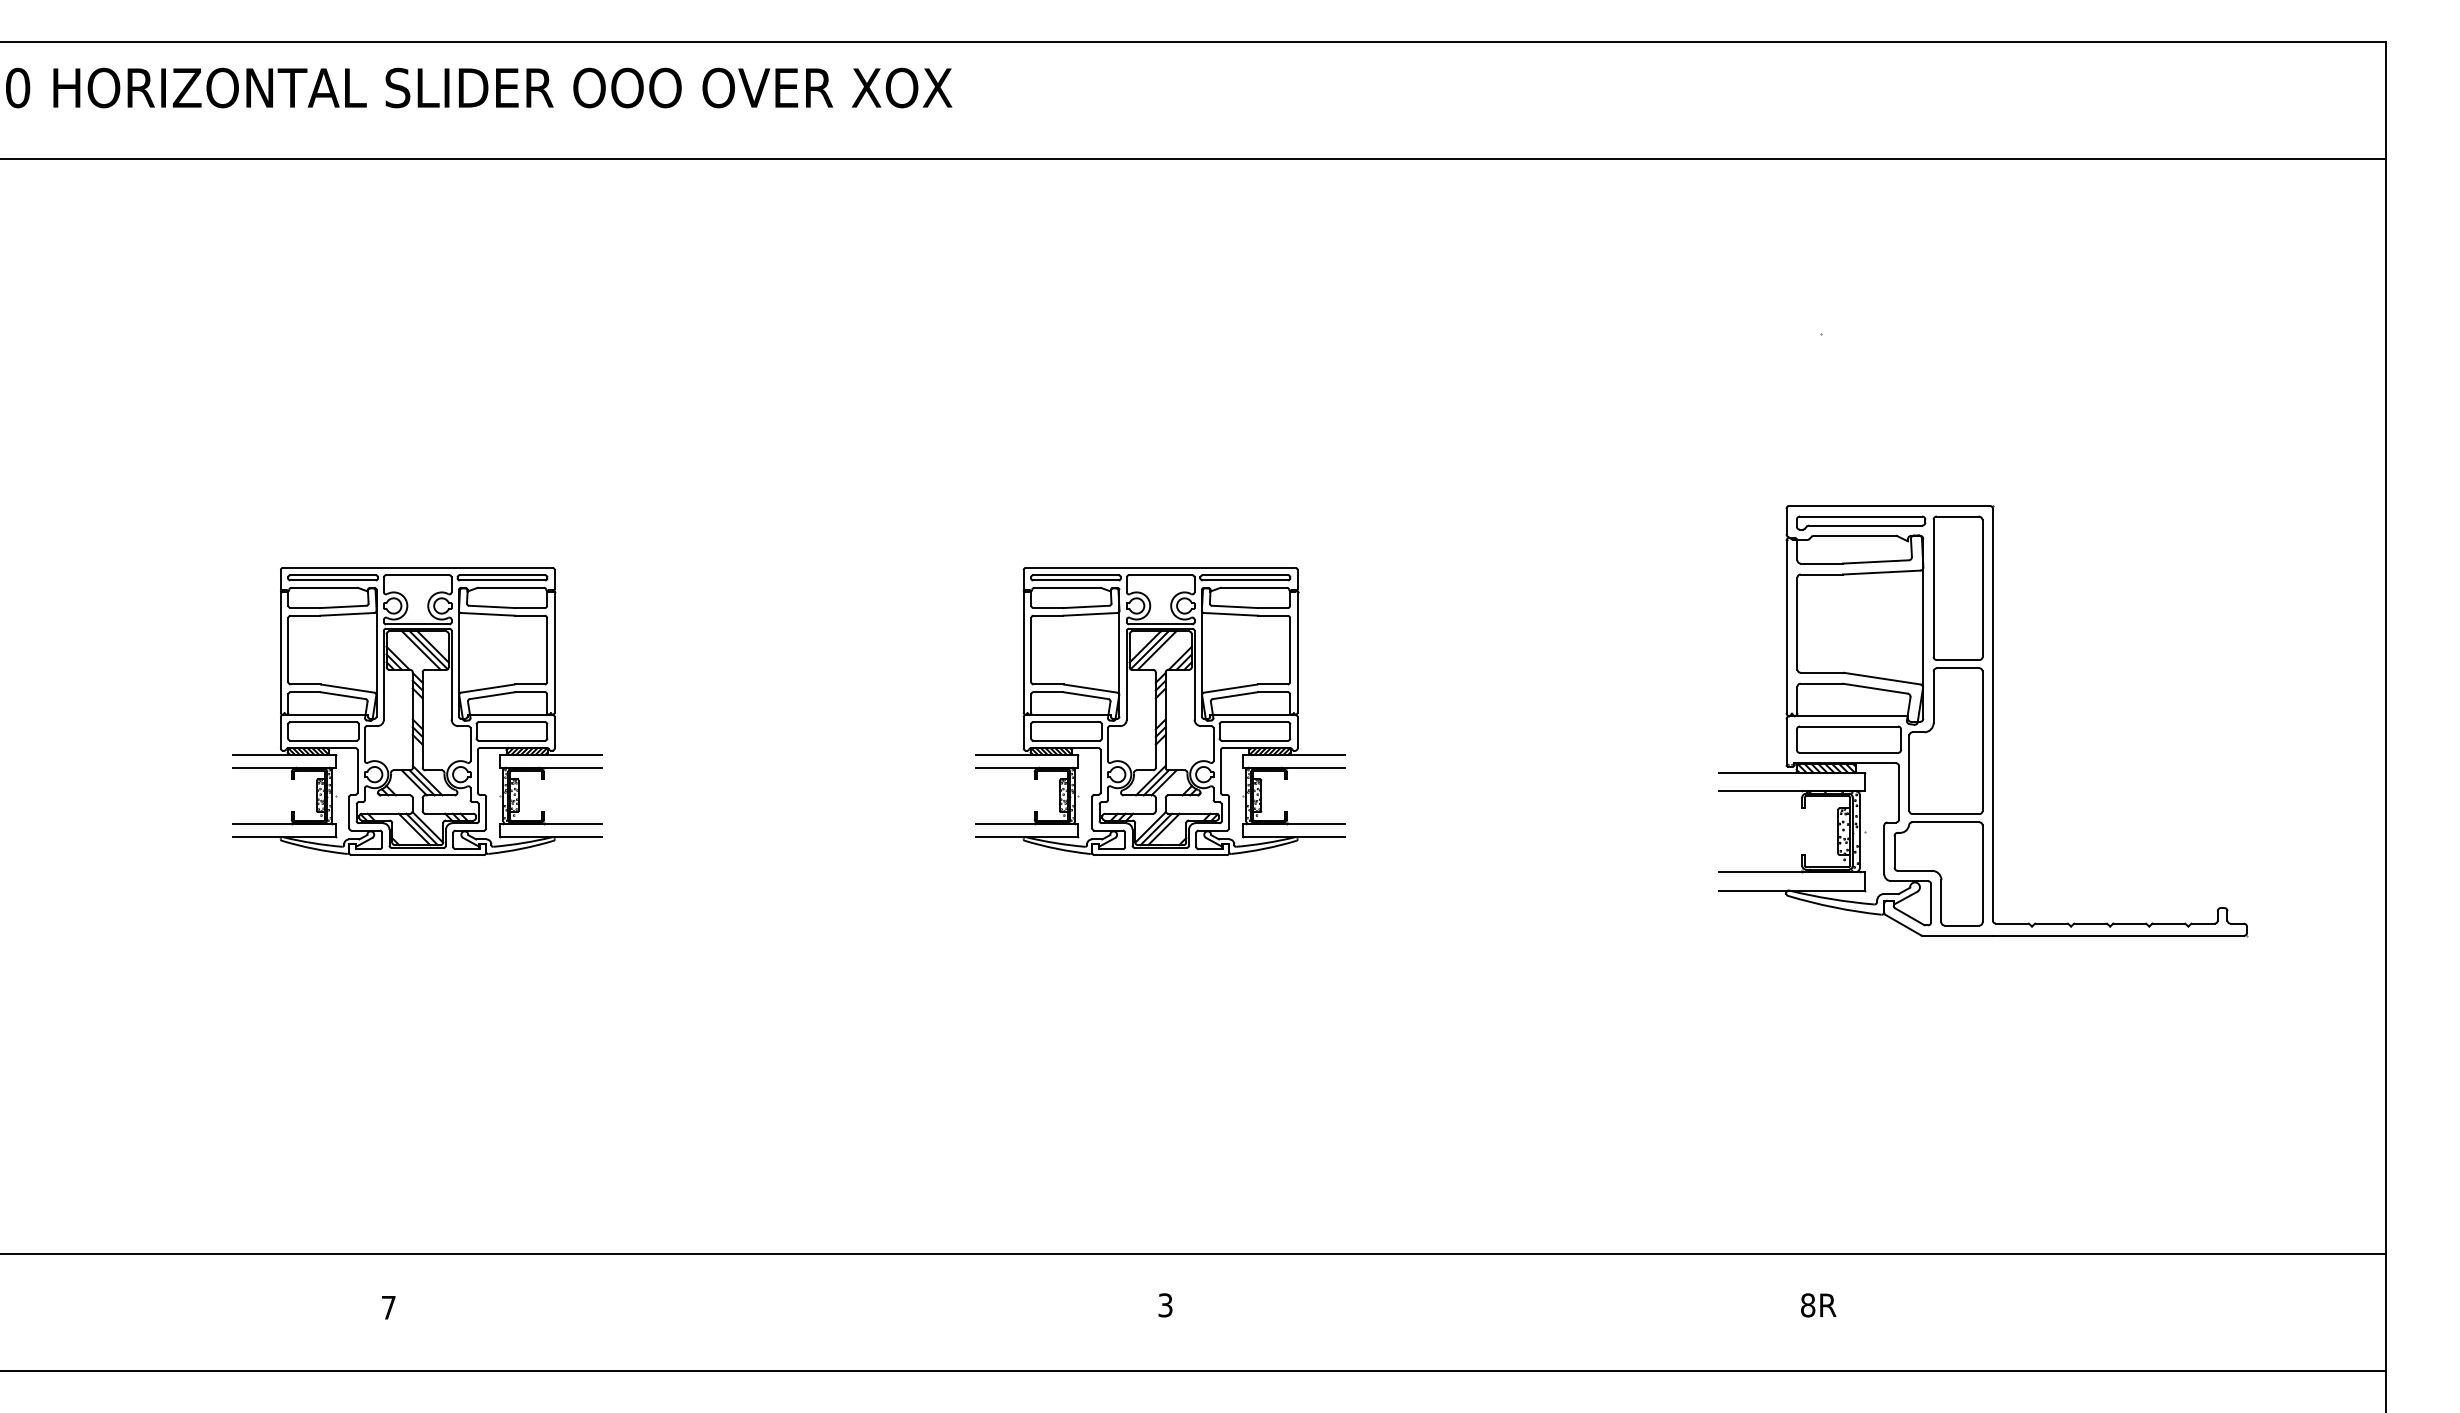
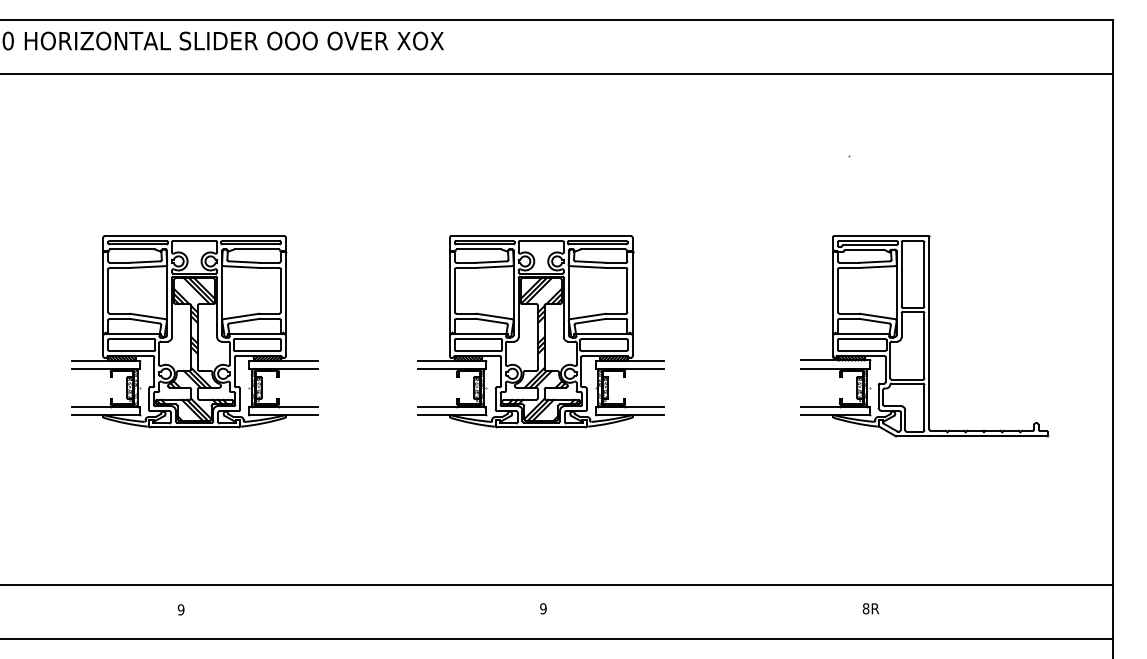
part: (417, 710) -> (194, 331), size x1.43
part: (1159, 710) -> (540, 331), size x1.43
text: (1165, 1304) -> (543, 608), 3 -> 9
text: (1817, 1304) -> (870, 608), moved
text: (387, 1306) -> (180, 609), 7 -> 9

